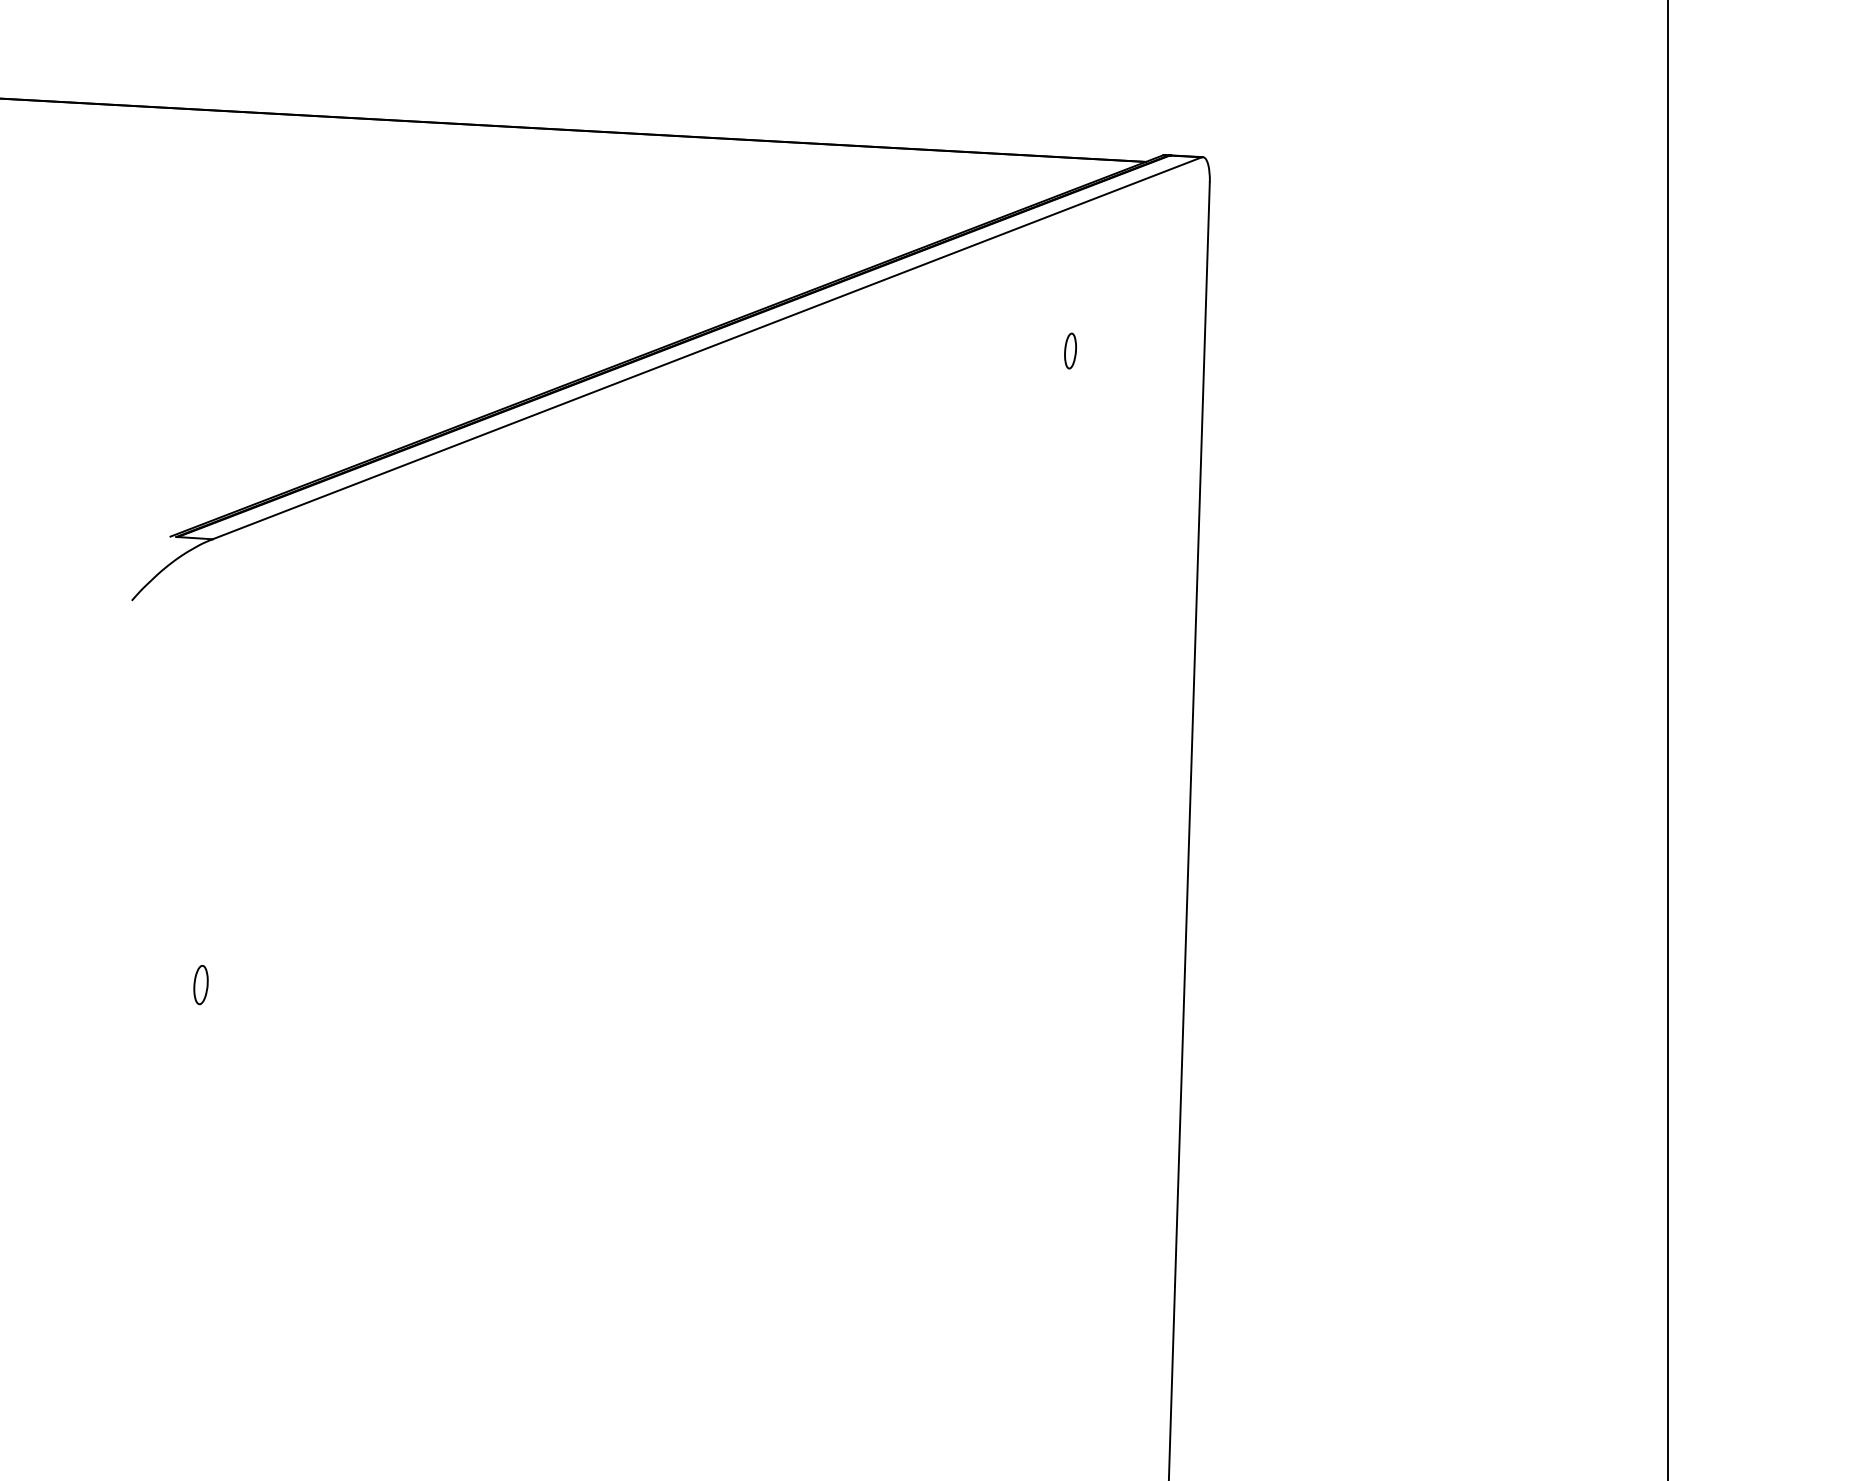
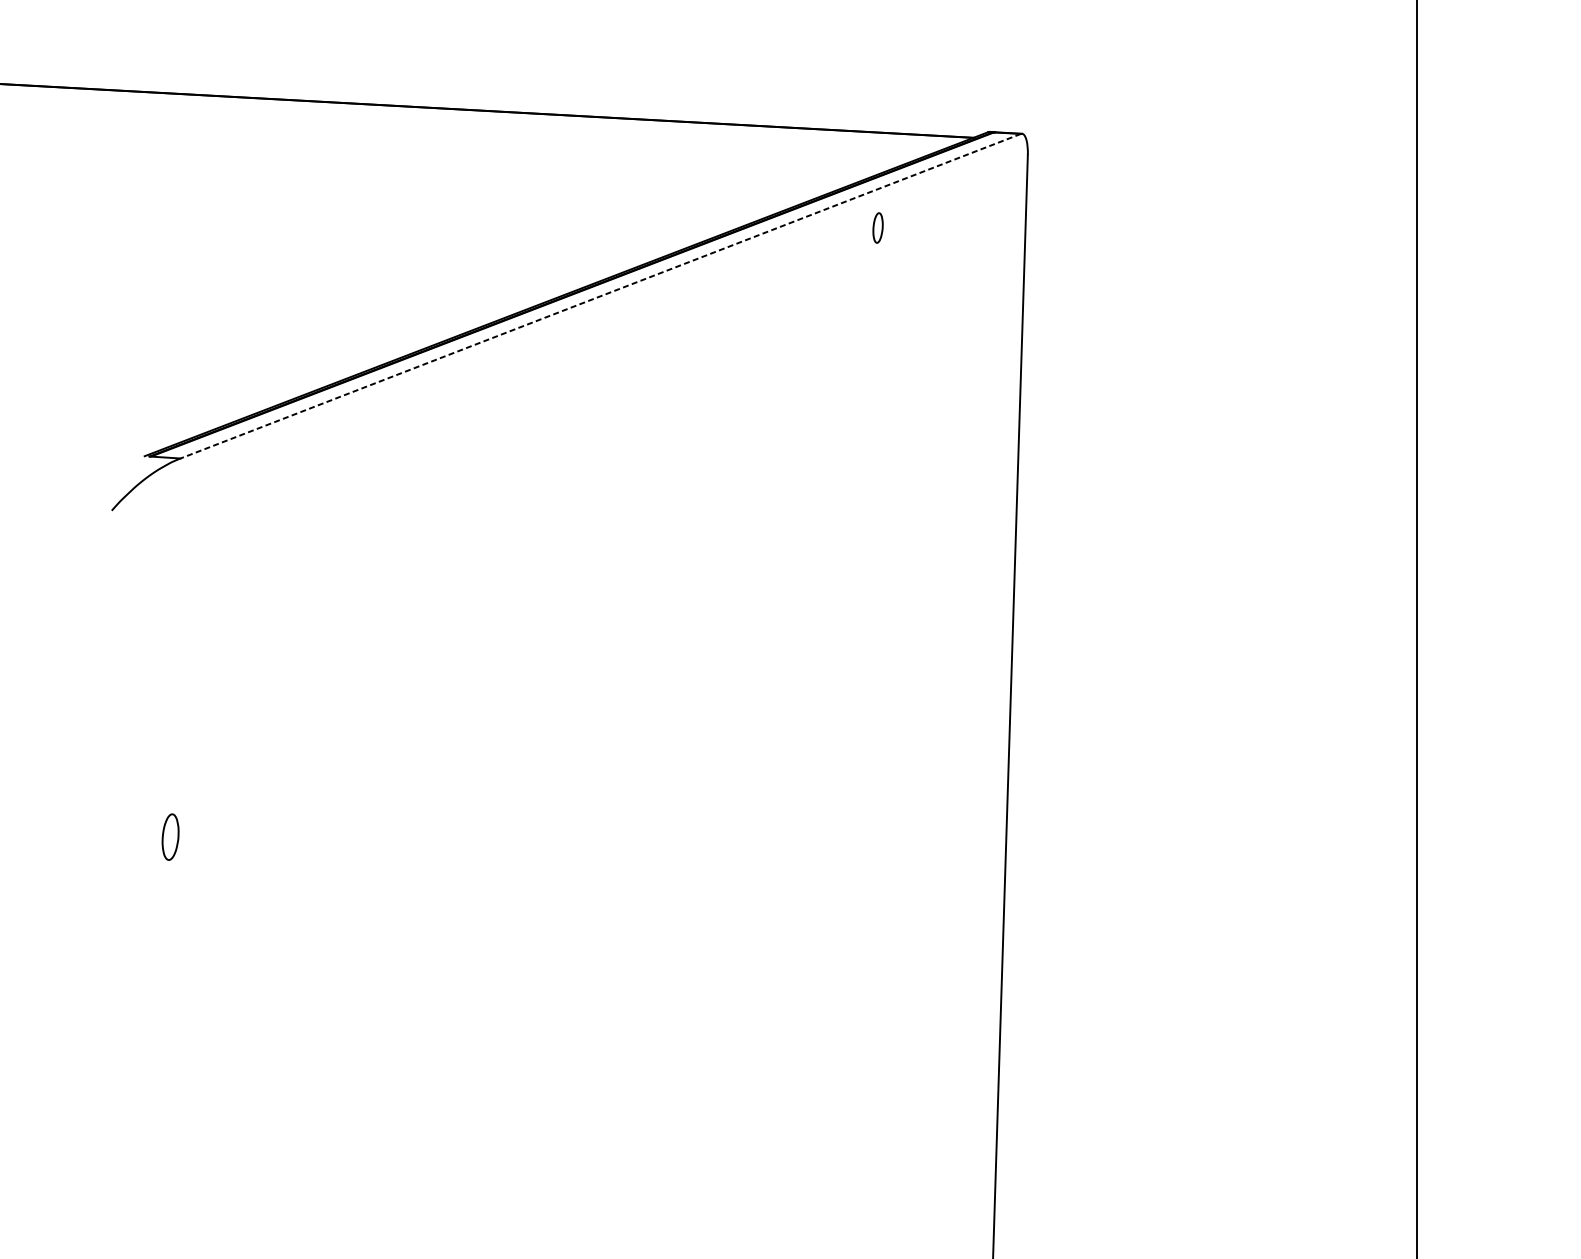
line: (706, 348) -> (600, 296), solid -> dashed
part: (1070, 350) -> (878, 227), moved
part: (200, 985) -> (170, 837), size x1.4

